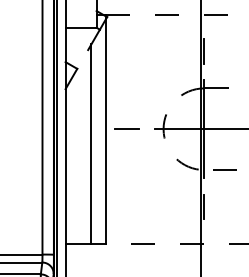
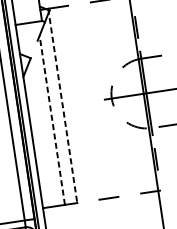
line: (105, 129) -> (62, 106), solid -> dashed
line: (126, 129) -> (80, 103), removed
line: (91, 143) -> (52, 119), solid -> dashed

